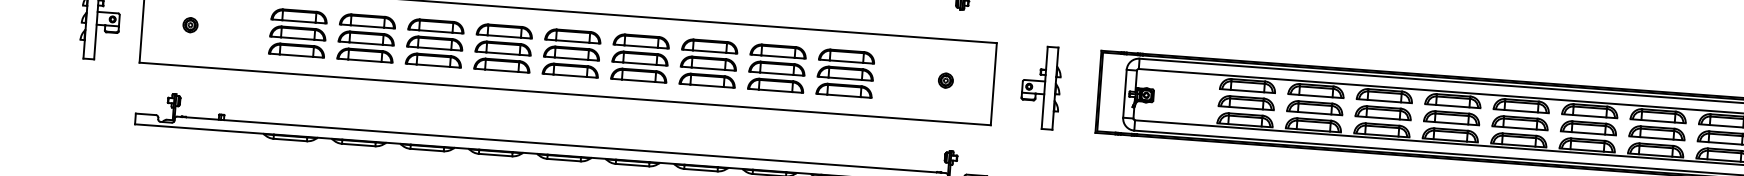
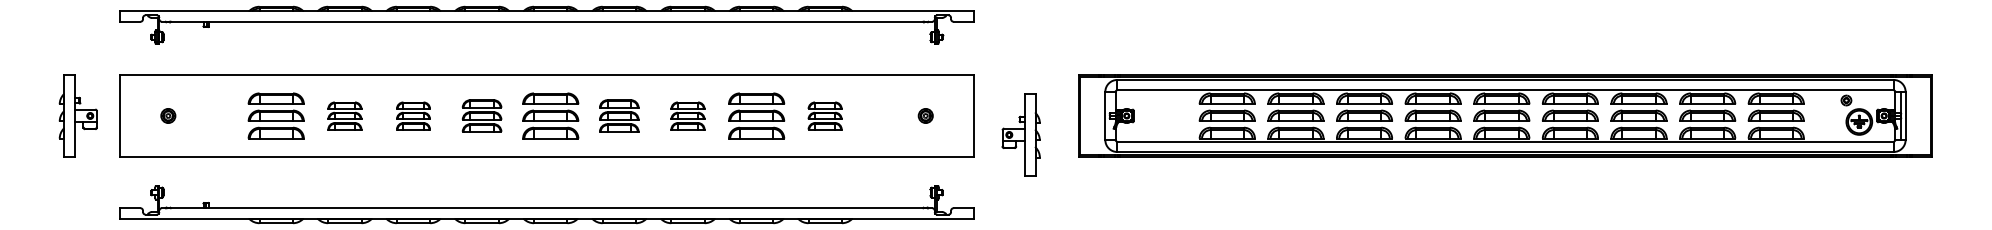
part: (366, 37) -> (344, 115), size x0.6
part: (435, 42) -> (413, 115), size x0.6
part: (502, 47) -> (481, 115), size x0.7
part: (639, 57) -> (618, 115), size x0.7
part: (708, 62) -> (687, 115), size x0.6
part: (844, 72) -> (824, 115), size x0.6
part: (1040, 87) -> (1020, 134), moved

